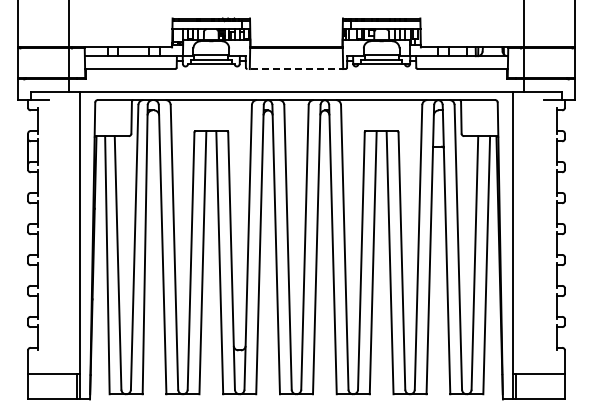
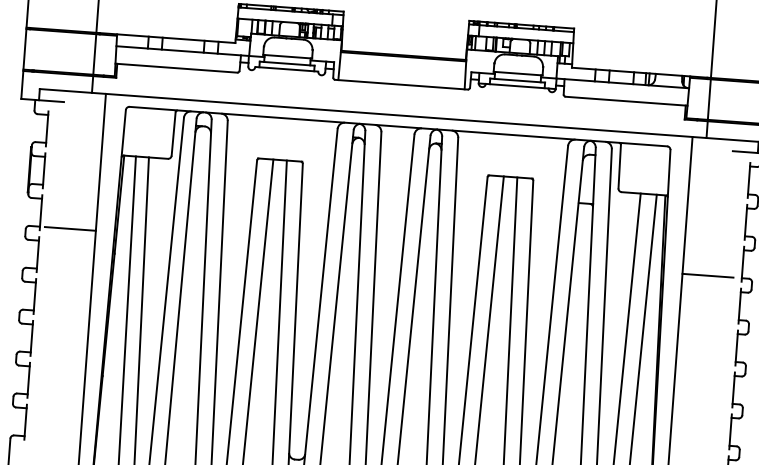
line: (296, 69) -> (401, 85), dashed -> solid
line: (60, 192) -> (69, 228), added
line: (531, 192) -> (707, 275), added

